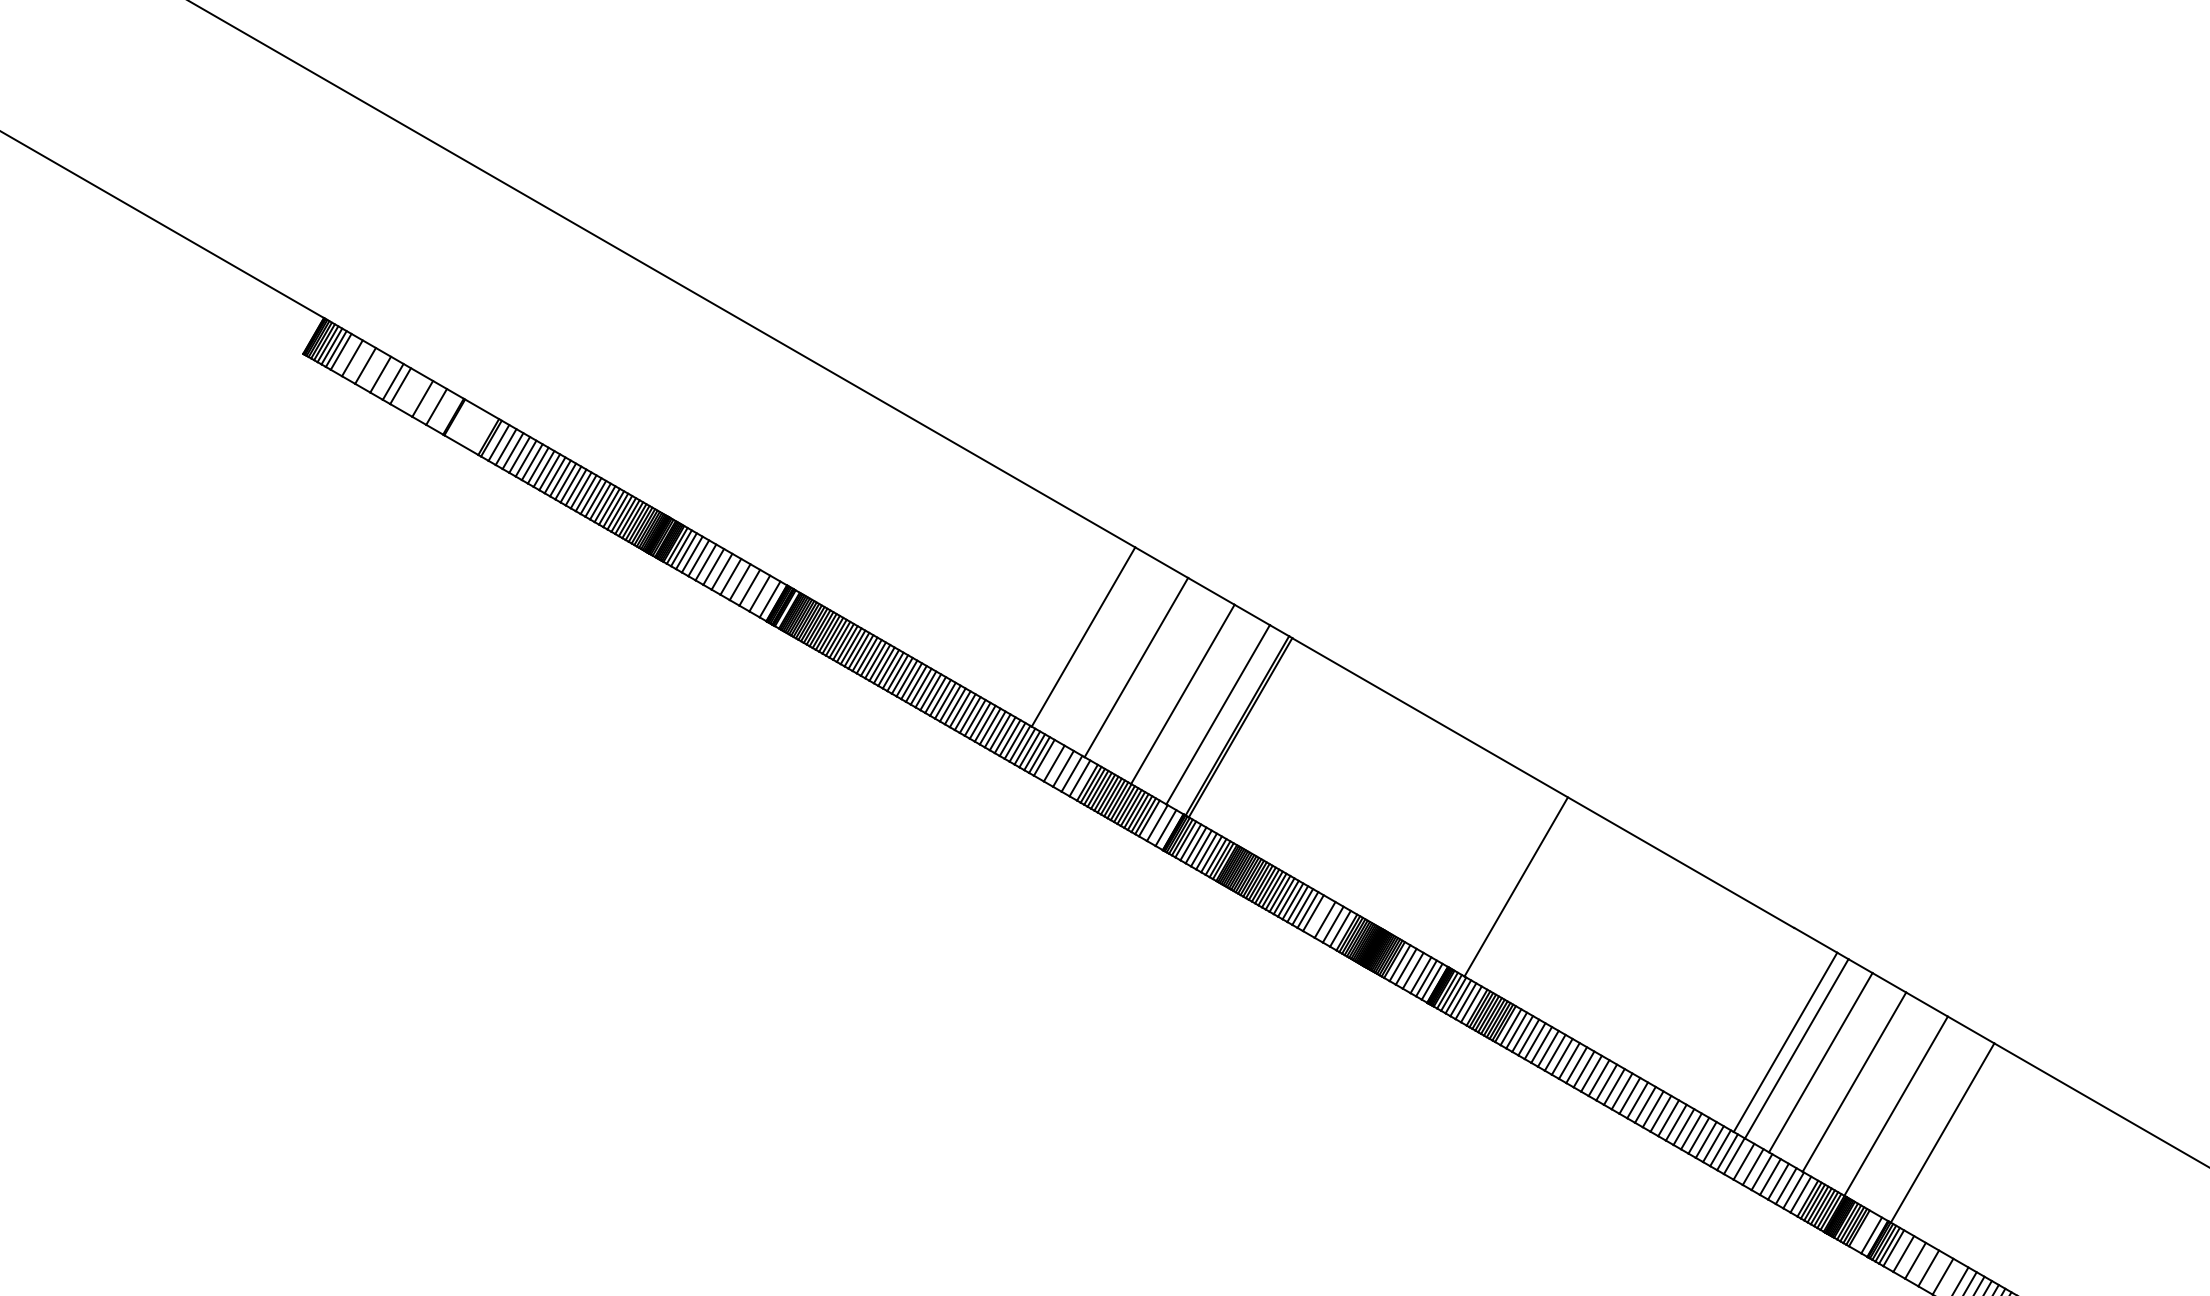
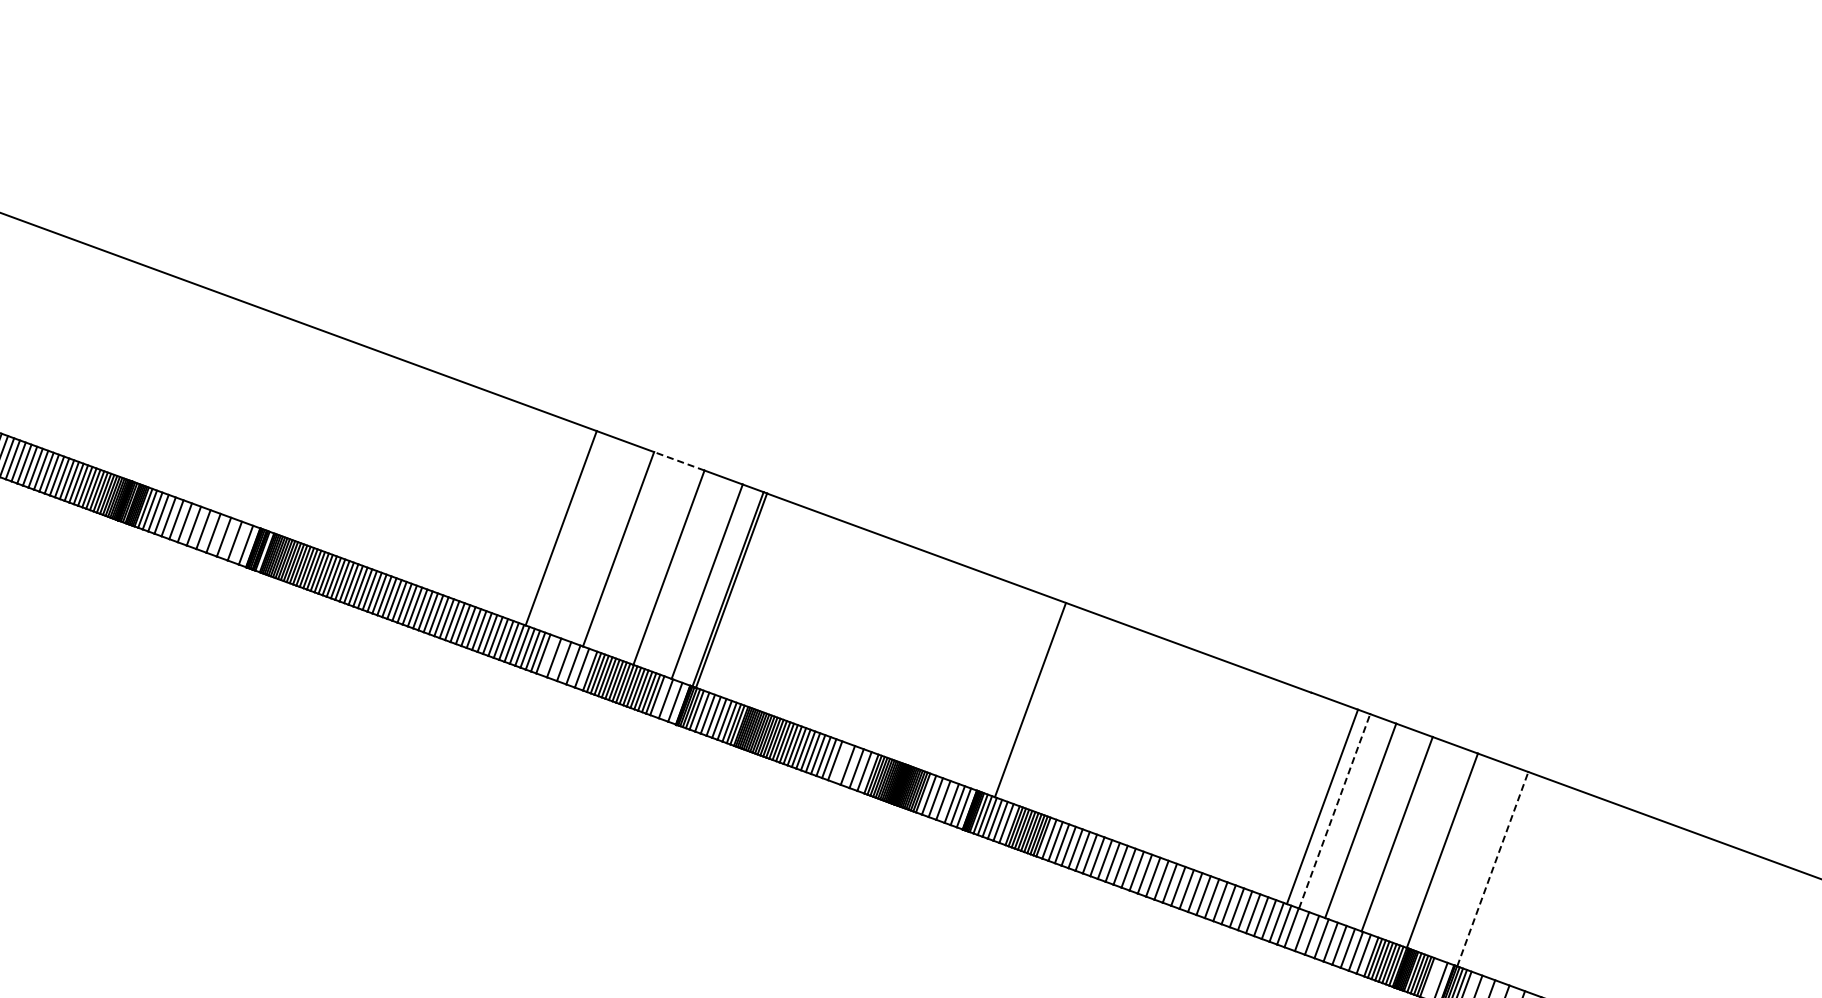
line: (1211, 591) -> (679, 461), solid -> dashed
line: (1797, 1048) -> (1335, 810), solid -> dashed
line: (1942, 1132) -> (1492, 868), solid -> dashed

